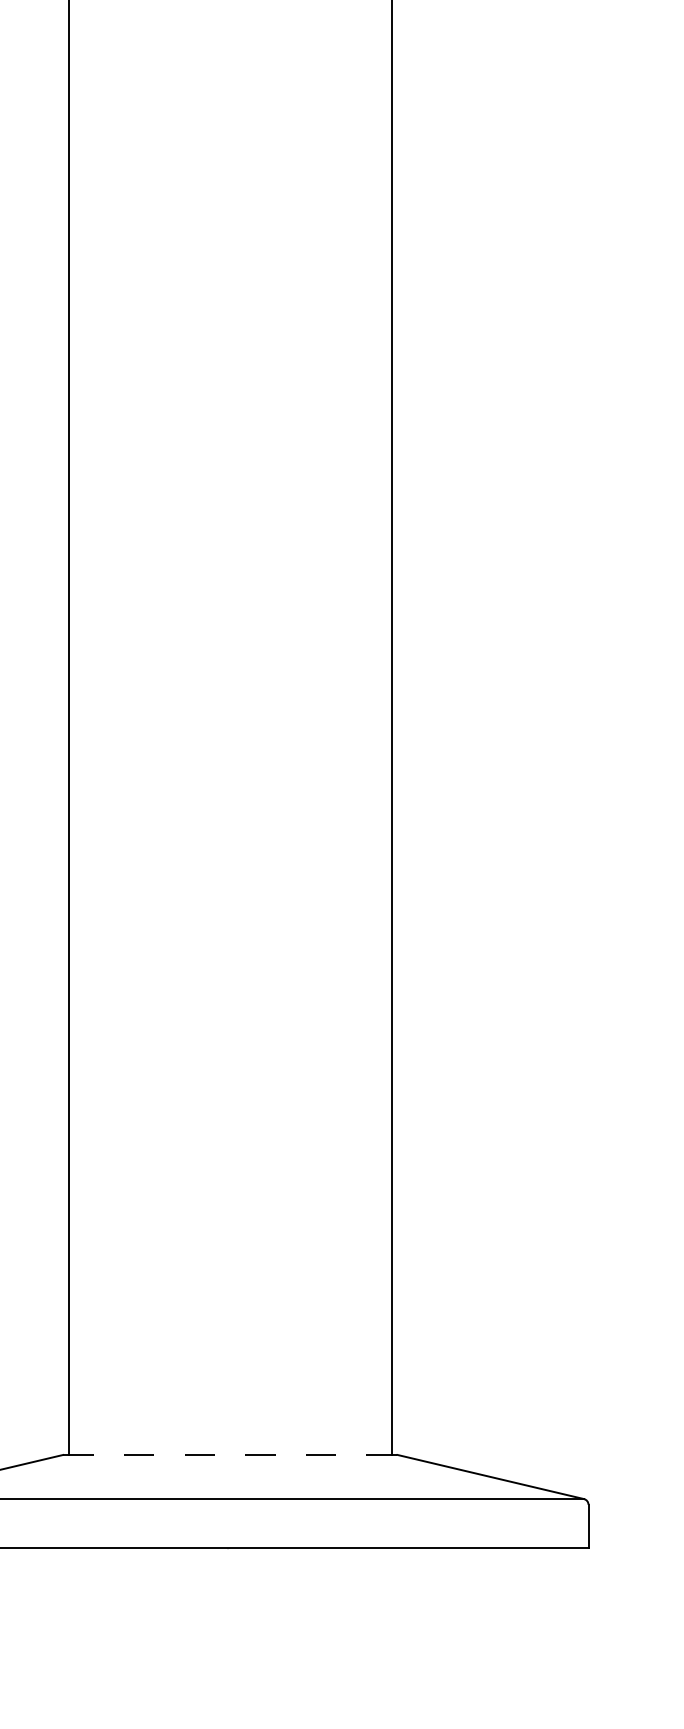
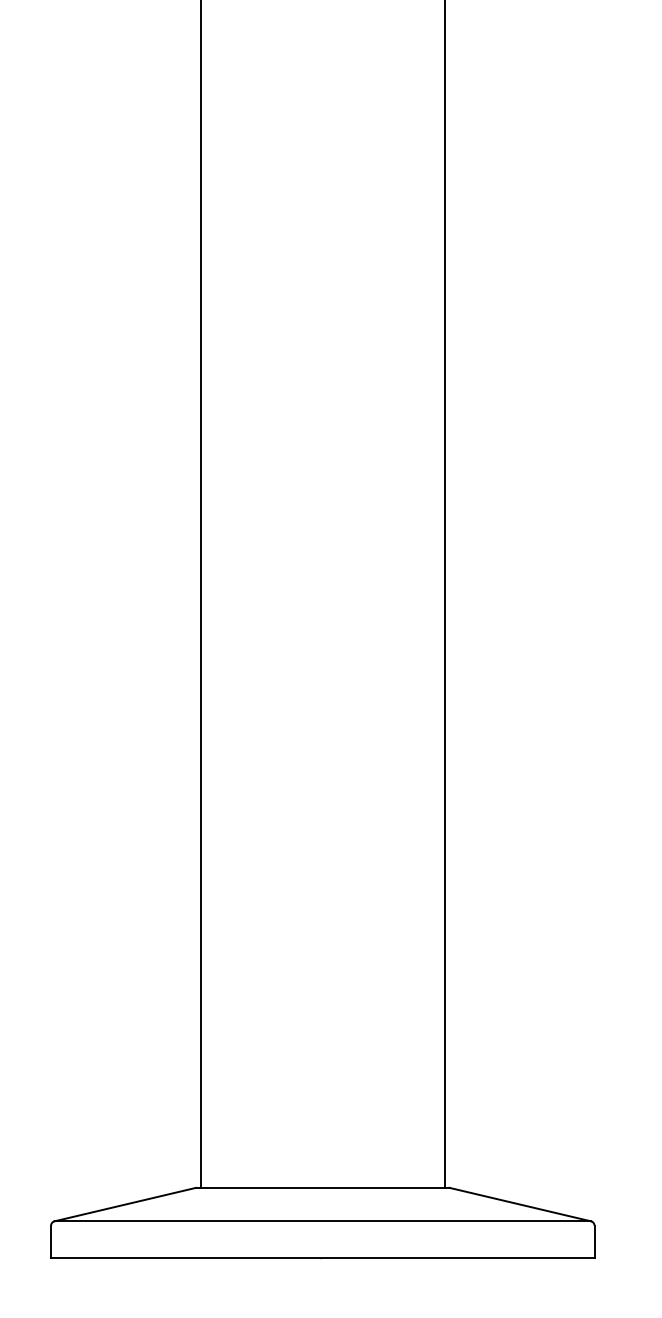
line: (229, 1454) -> (322, 1187), dashed -> solid

